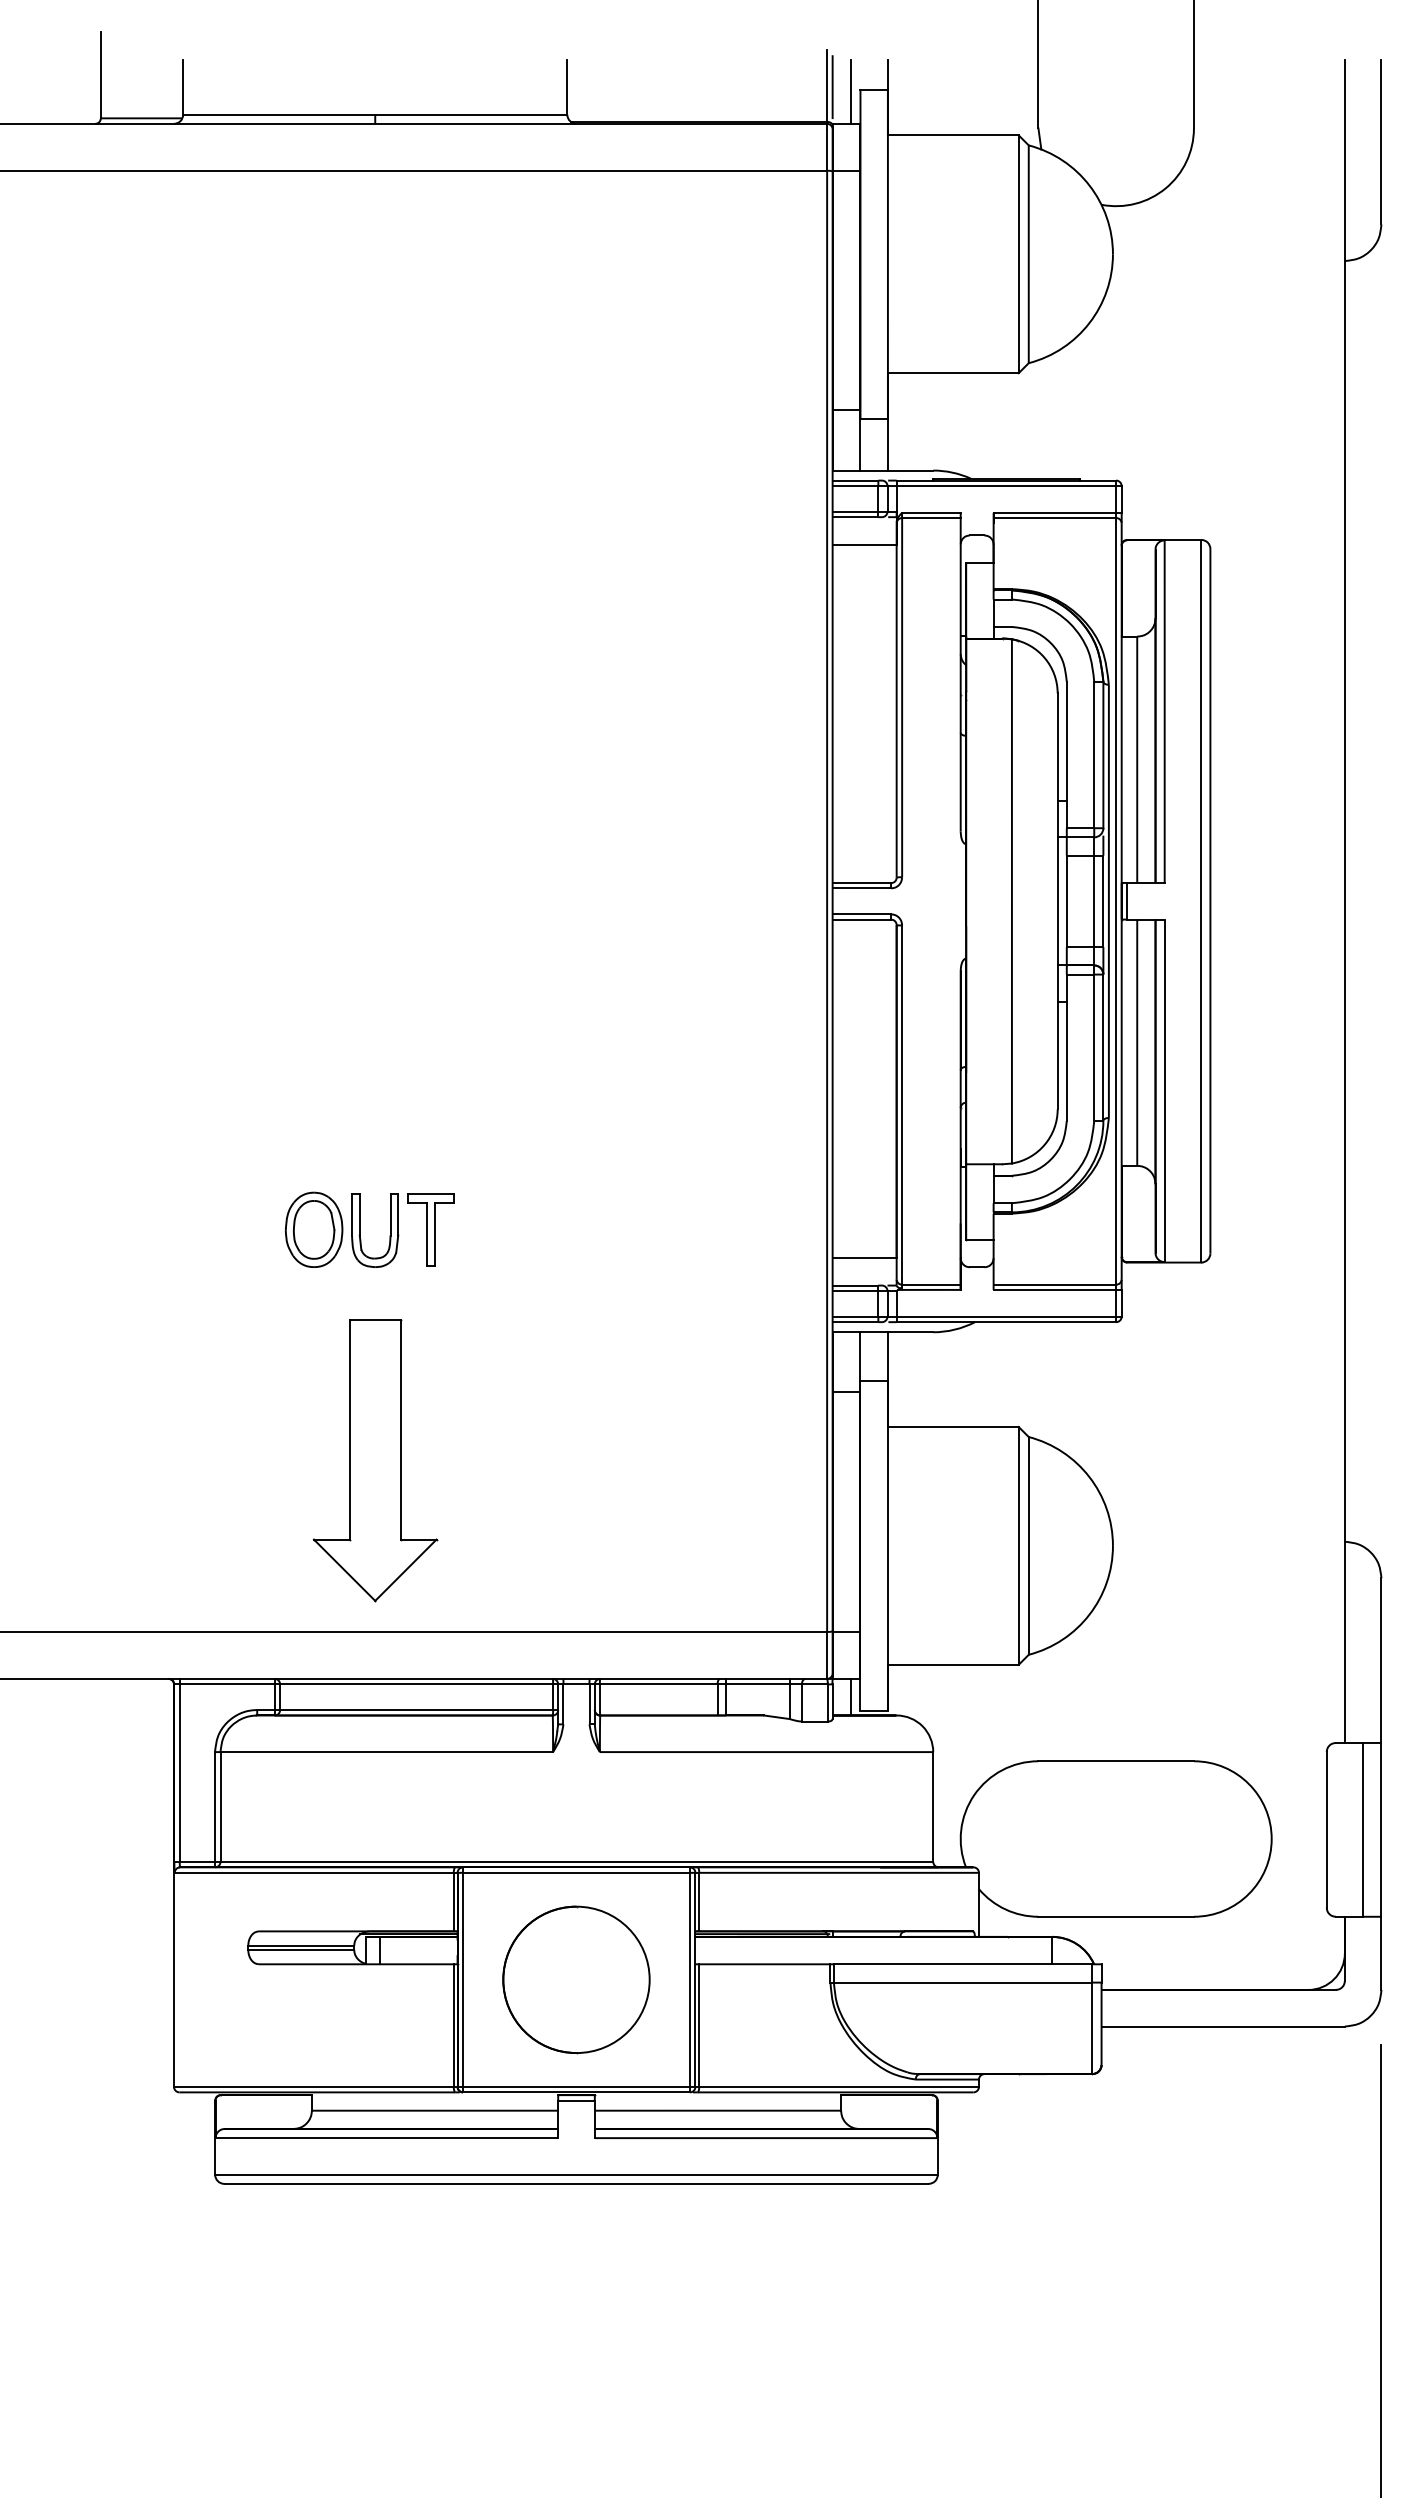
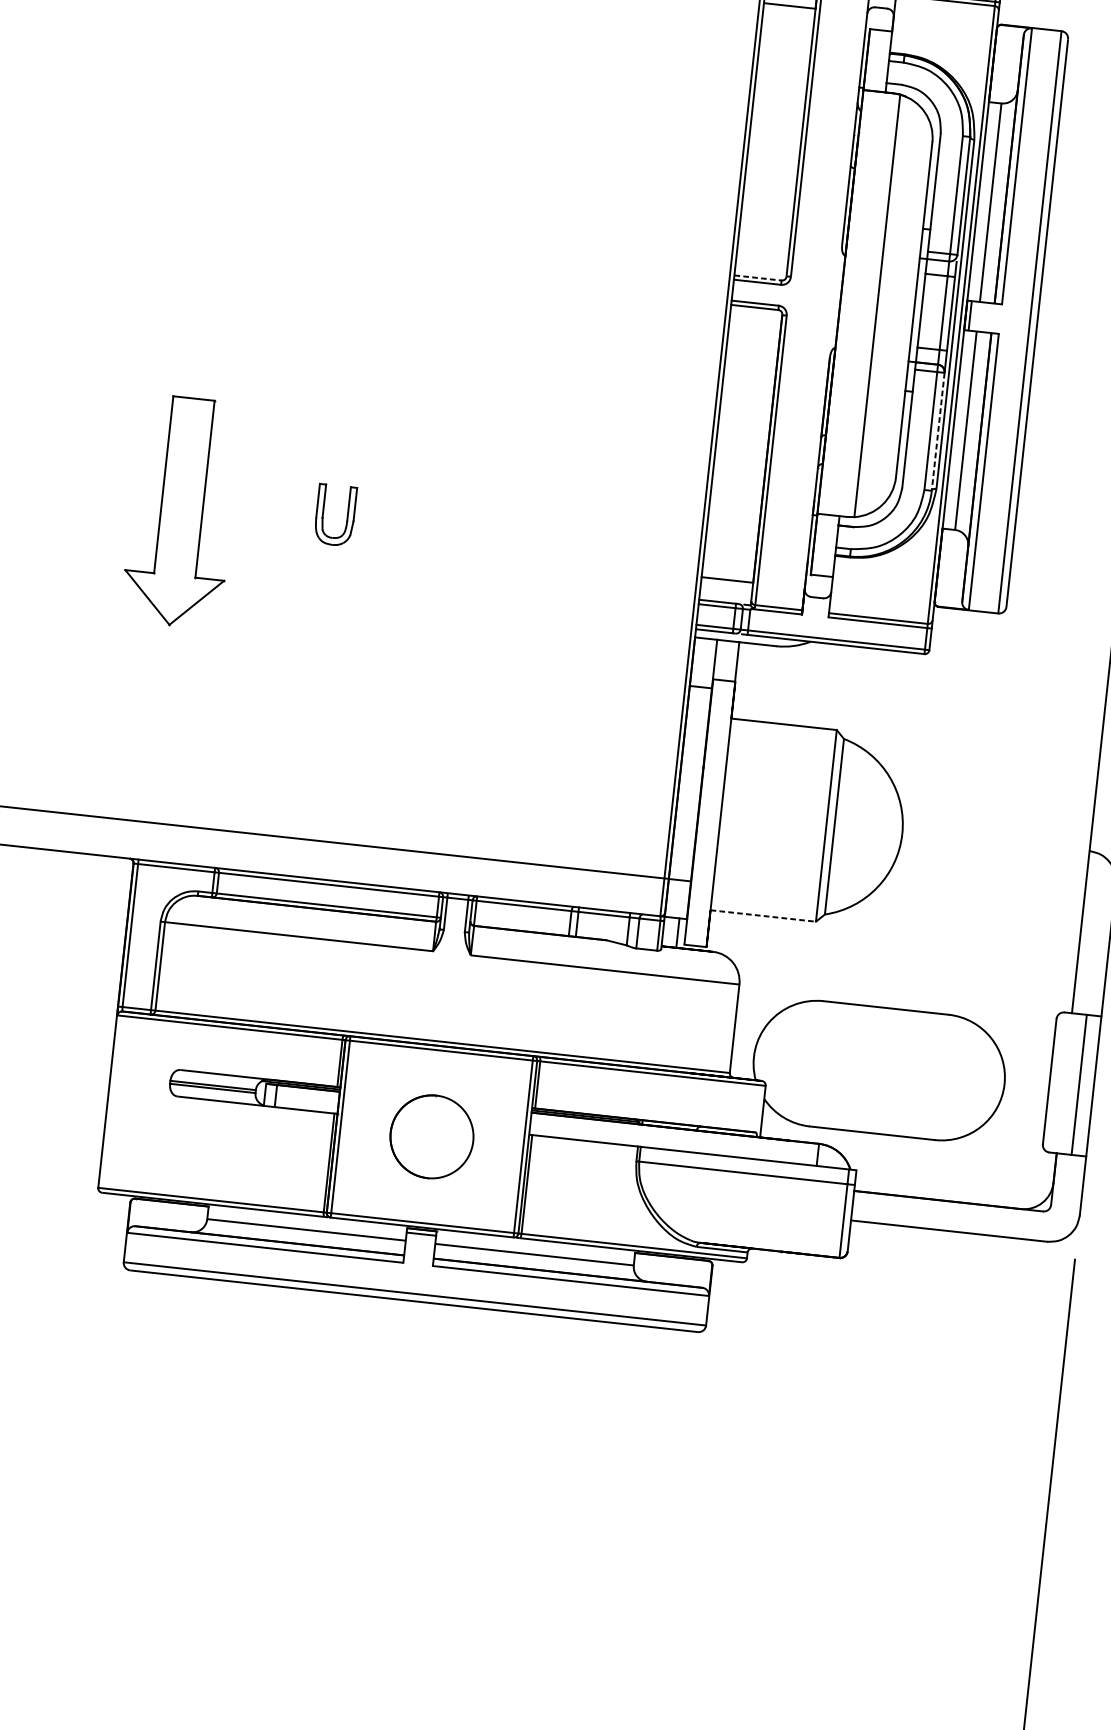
line: (862, 883) -> (758, 278), solid -> dashed
line: (1103, 1048) -> (938, 432), solid -> dashed
part: (314, 1229) -> (286, 509), removed
part: (430, 1229) -> (380, 519), removed
part: (375, 1460) -> (181, 511), moved
line: (953, 1664) -> (763, 915), solid -> dashed
part: (576, 1979) -> (432, 1136), size x0.7

